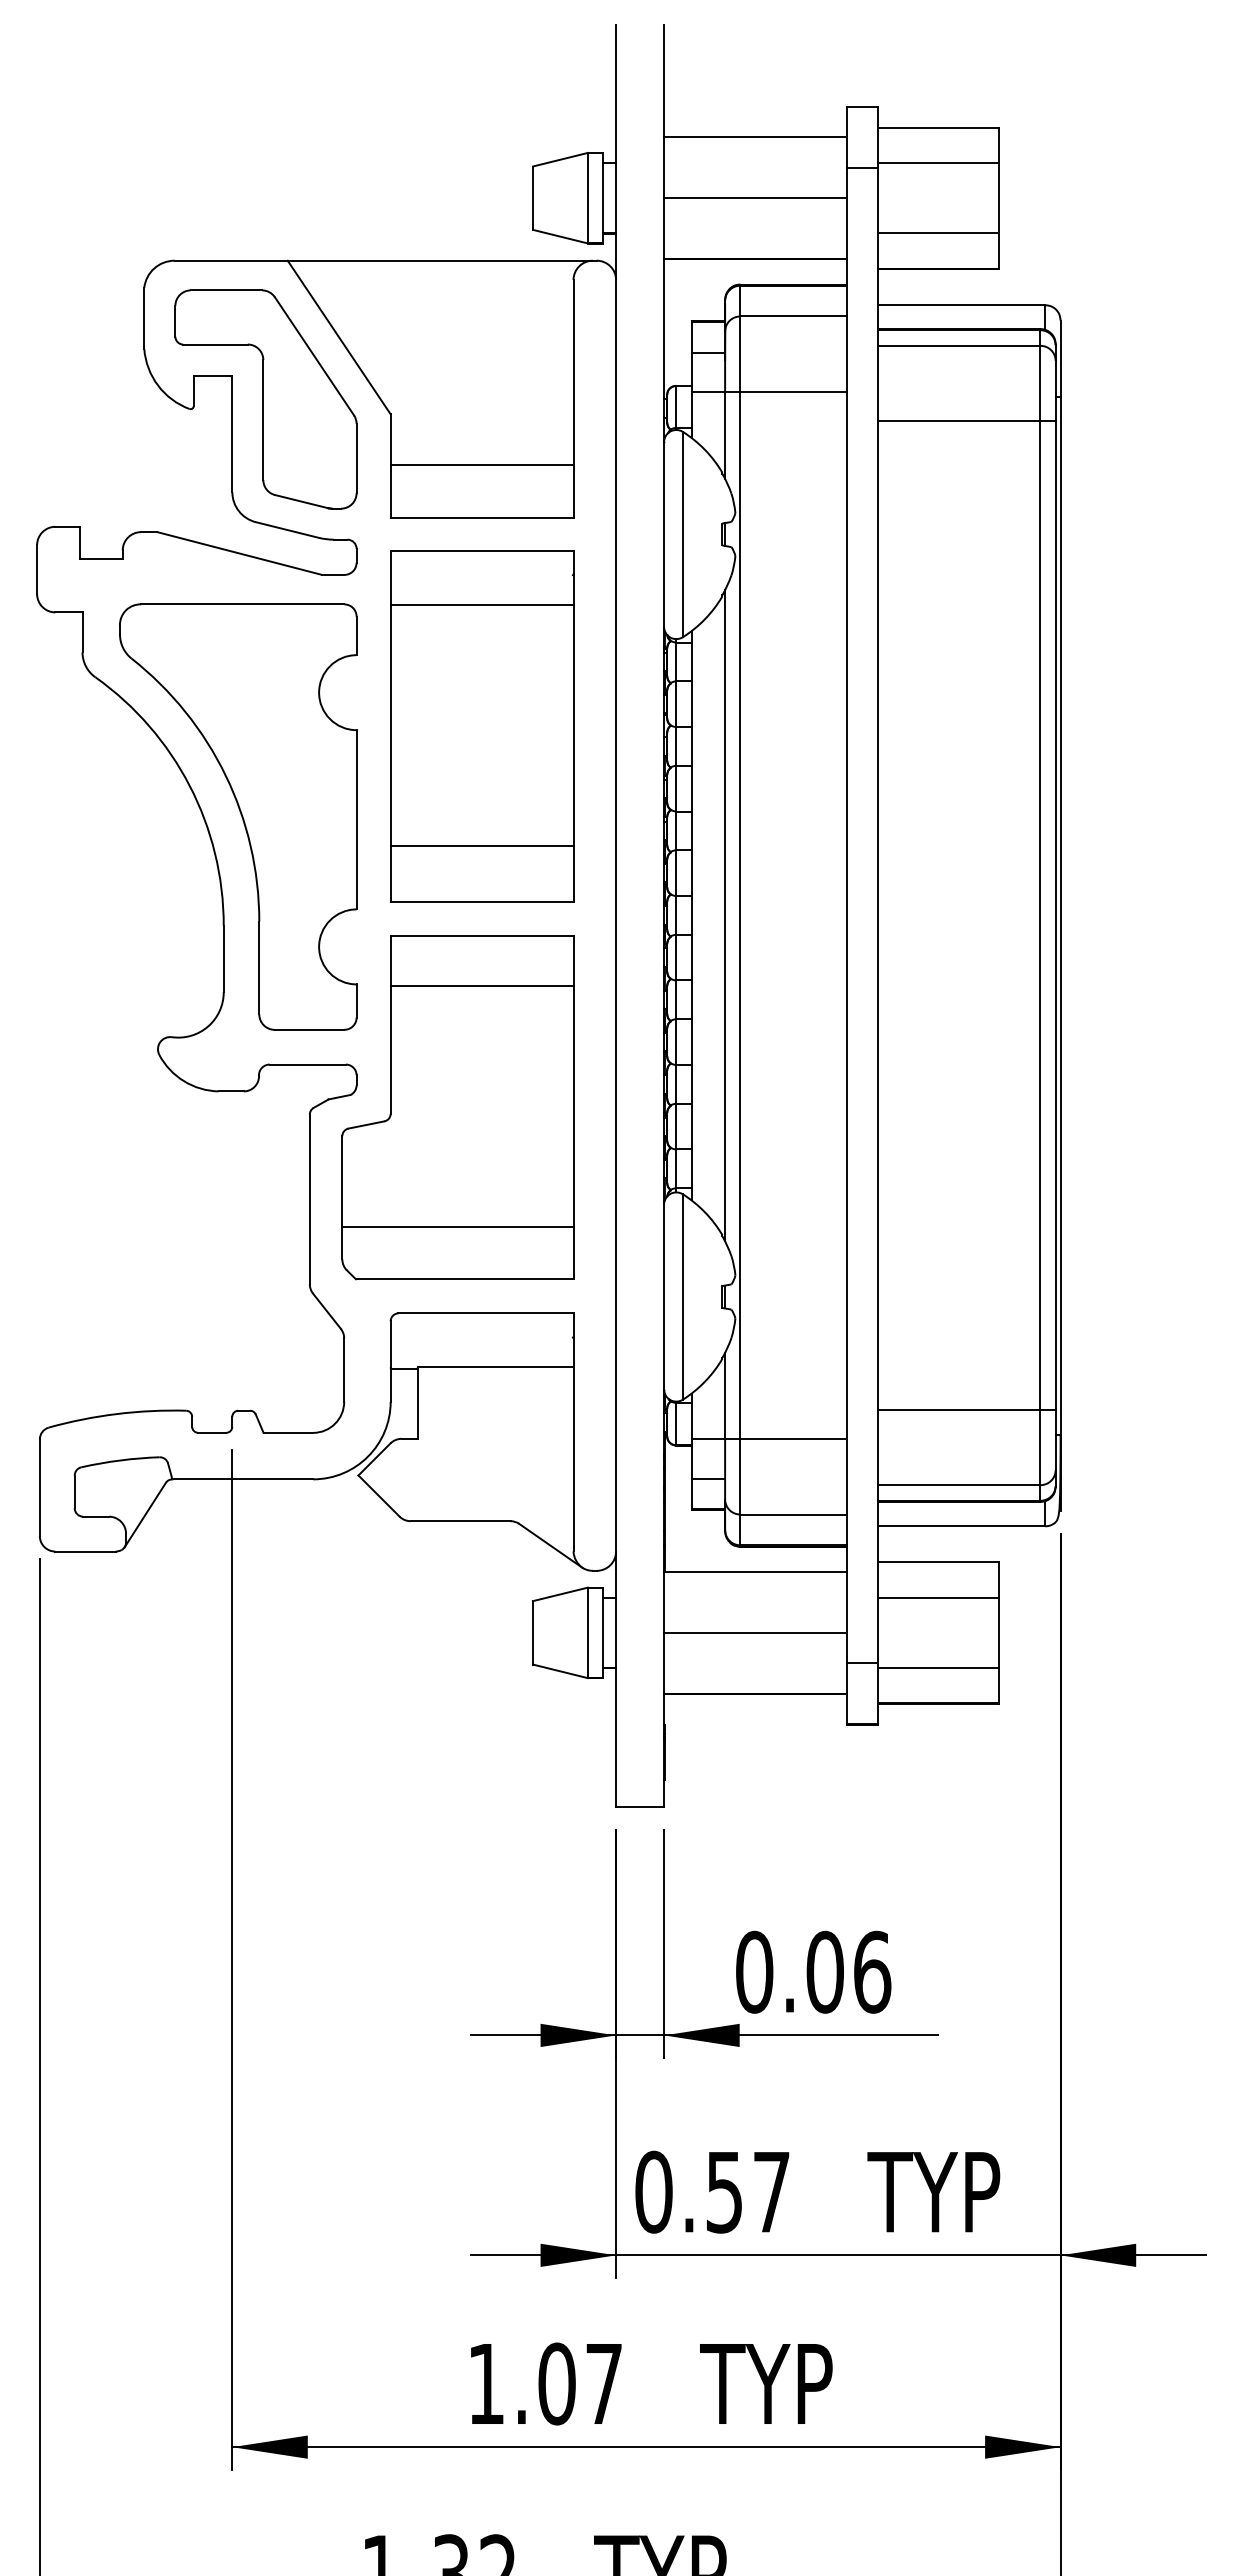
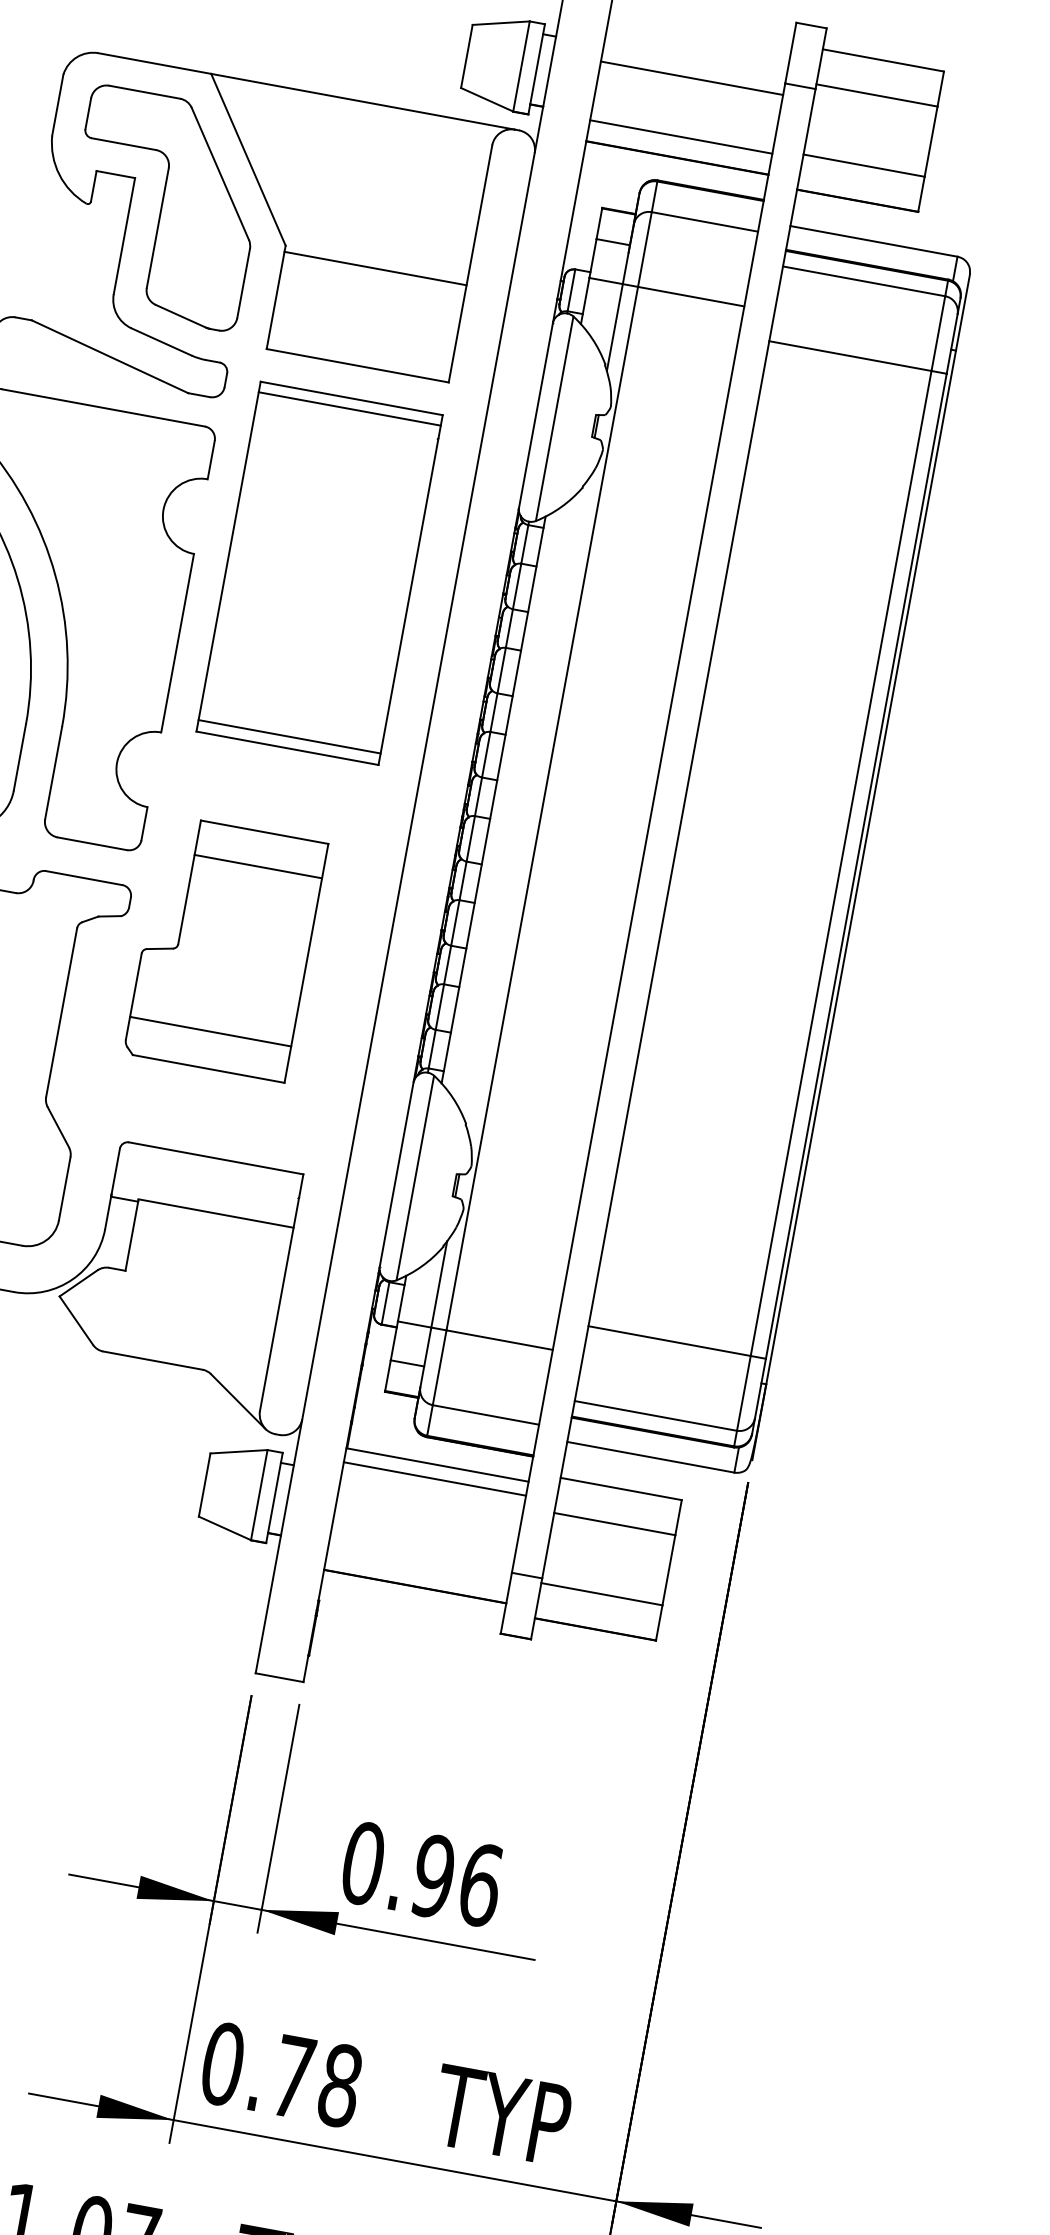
line: (755, 137) -> (691, 78), moved
line: (755, 198) -> (681, 137), moved
line: (481, 464) -> (374, 268), moved
line: (481, 604) -> (349, 408), moved
line: (481, 845) -> (289, 736), moved
line: (725, 915) -> (527, 805), removed
part: (457, 1107) -> (225, 948), size x0.7
line: (755, 1632) -> (434, 1478), moved
text: (824, 1972) -> (432, 1876), 0.06 -> 0.96
text: (748, 2191) -> (317, 2080), 0.57 -> 0.78

